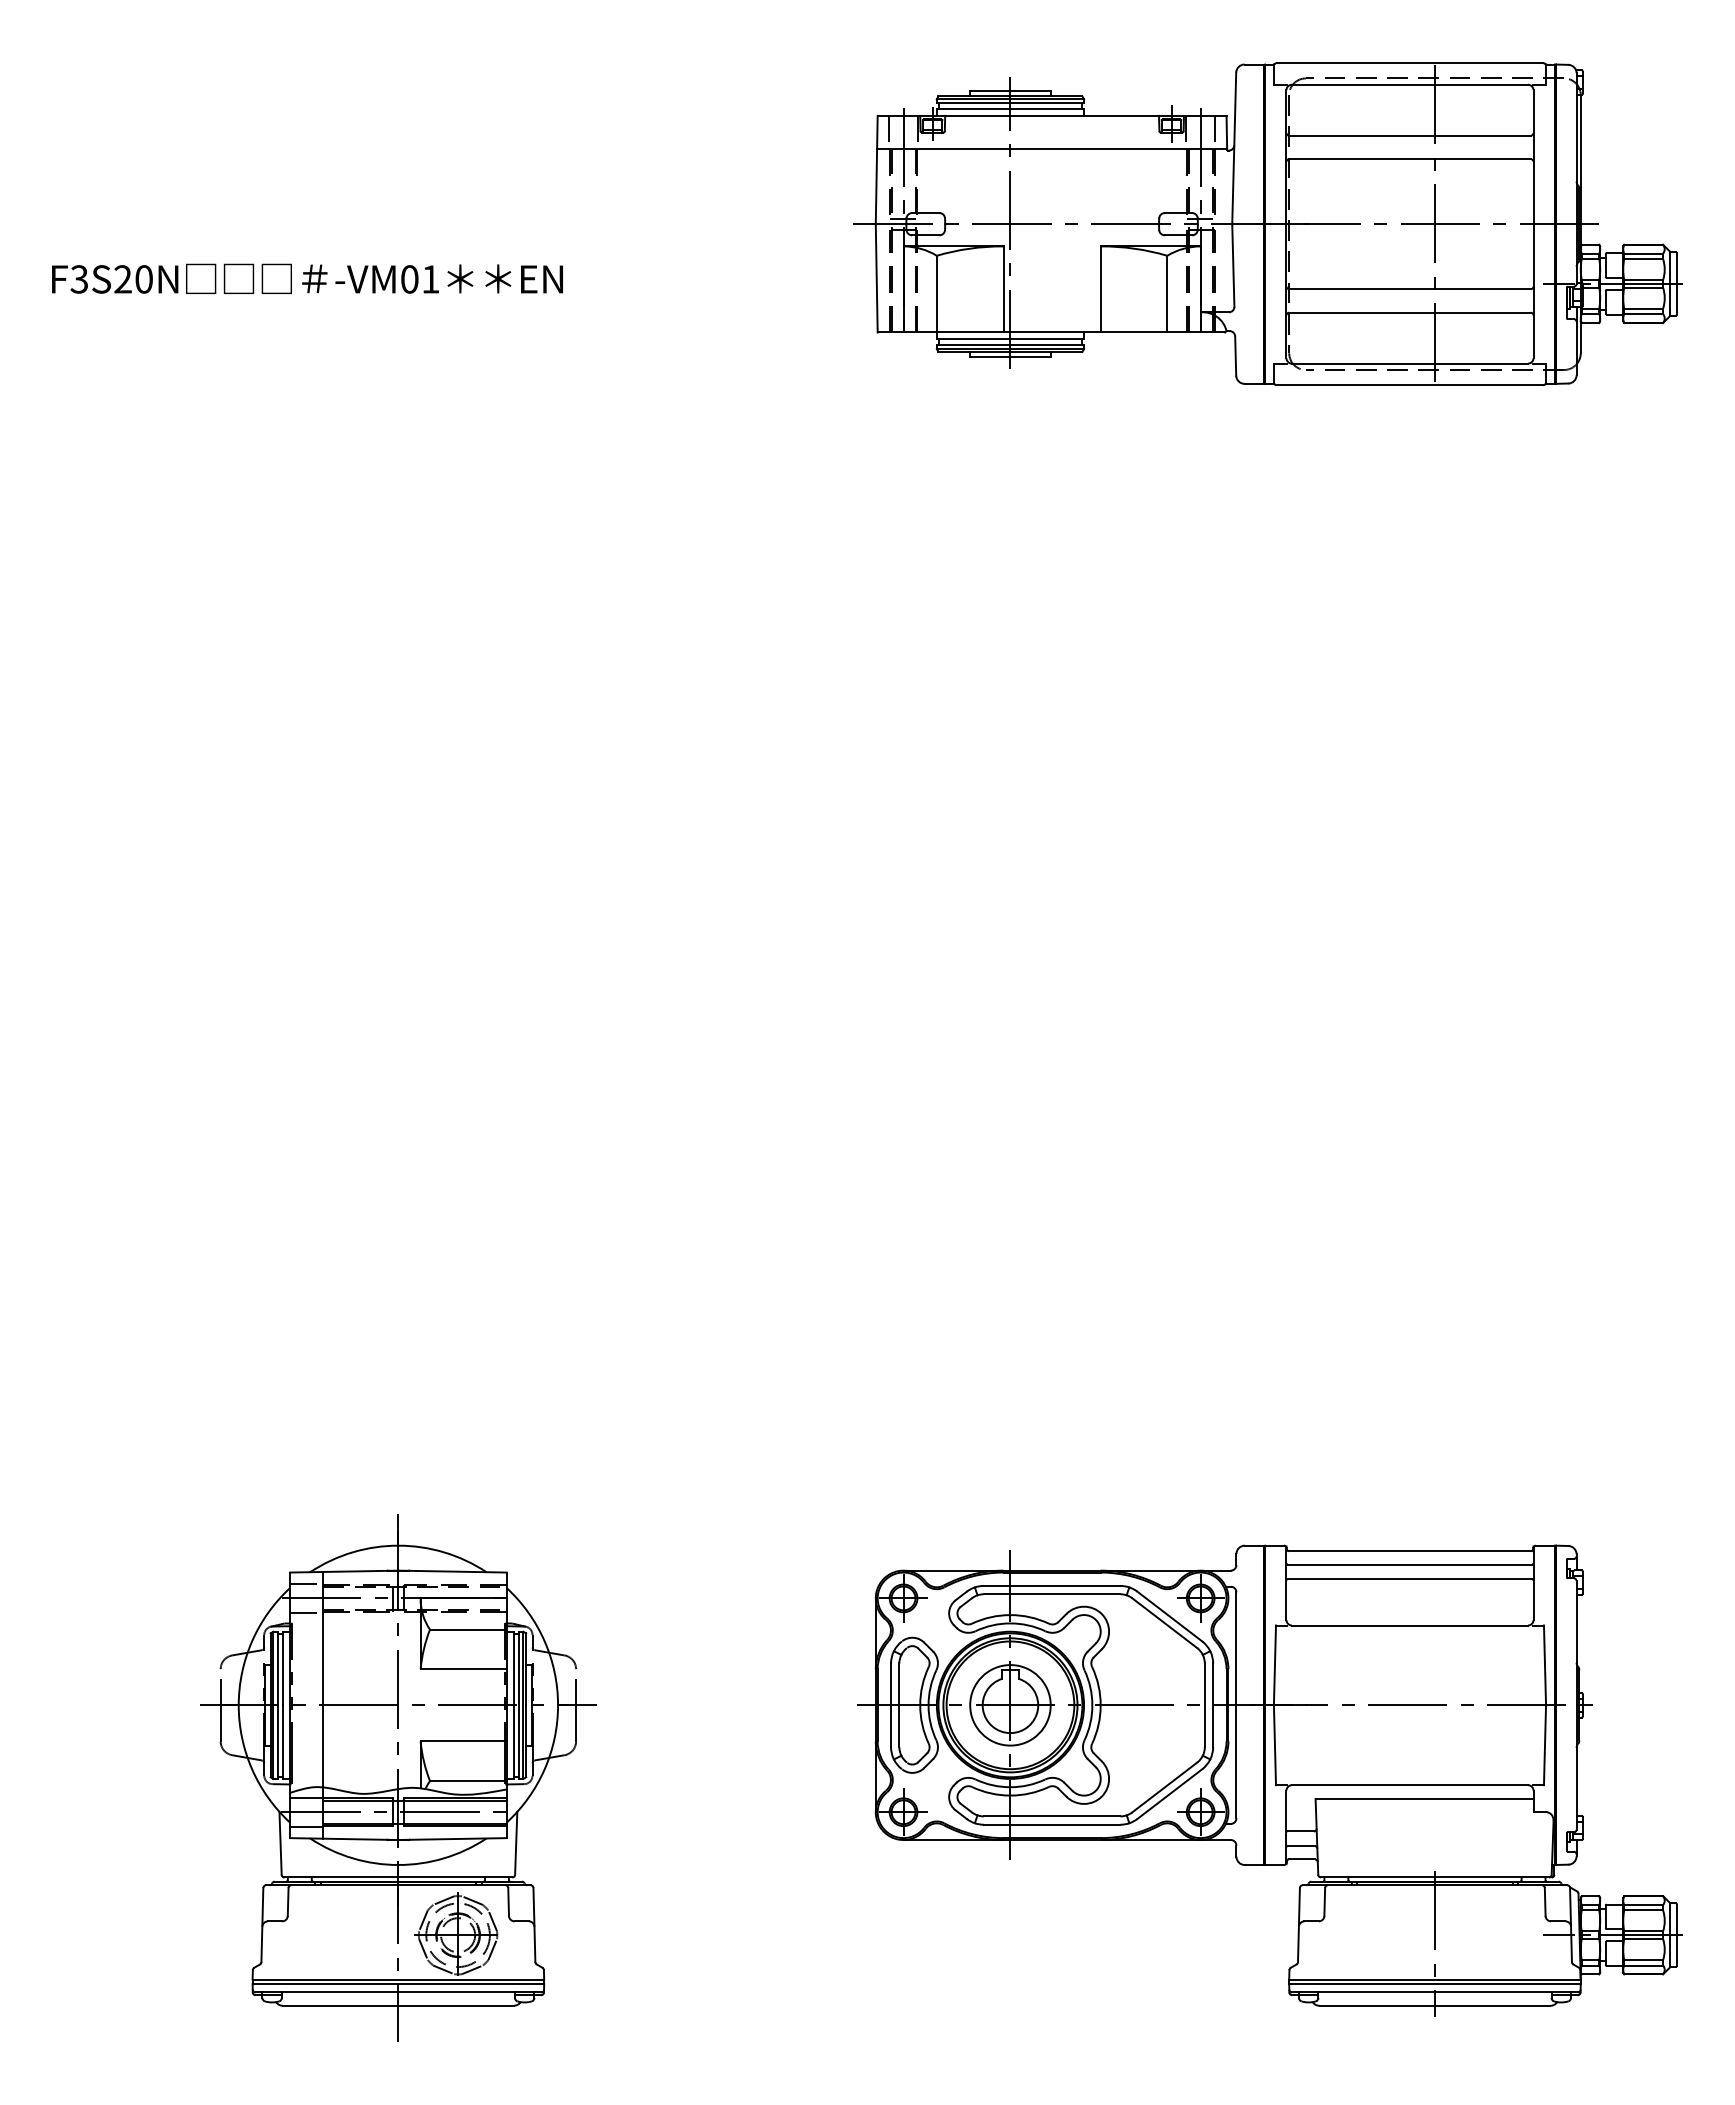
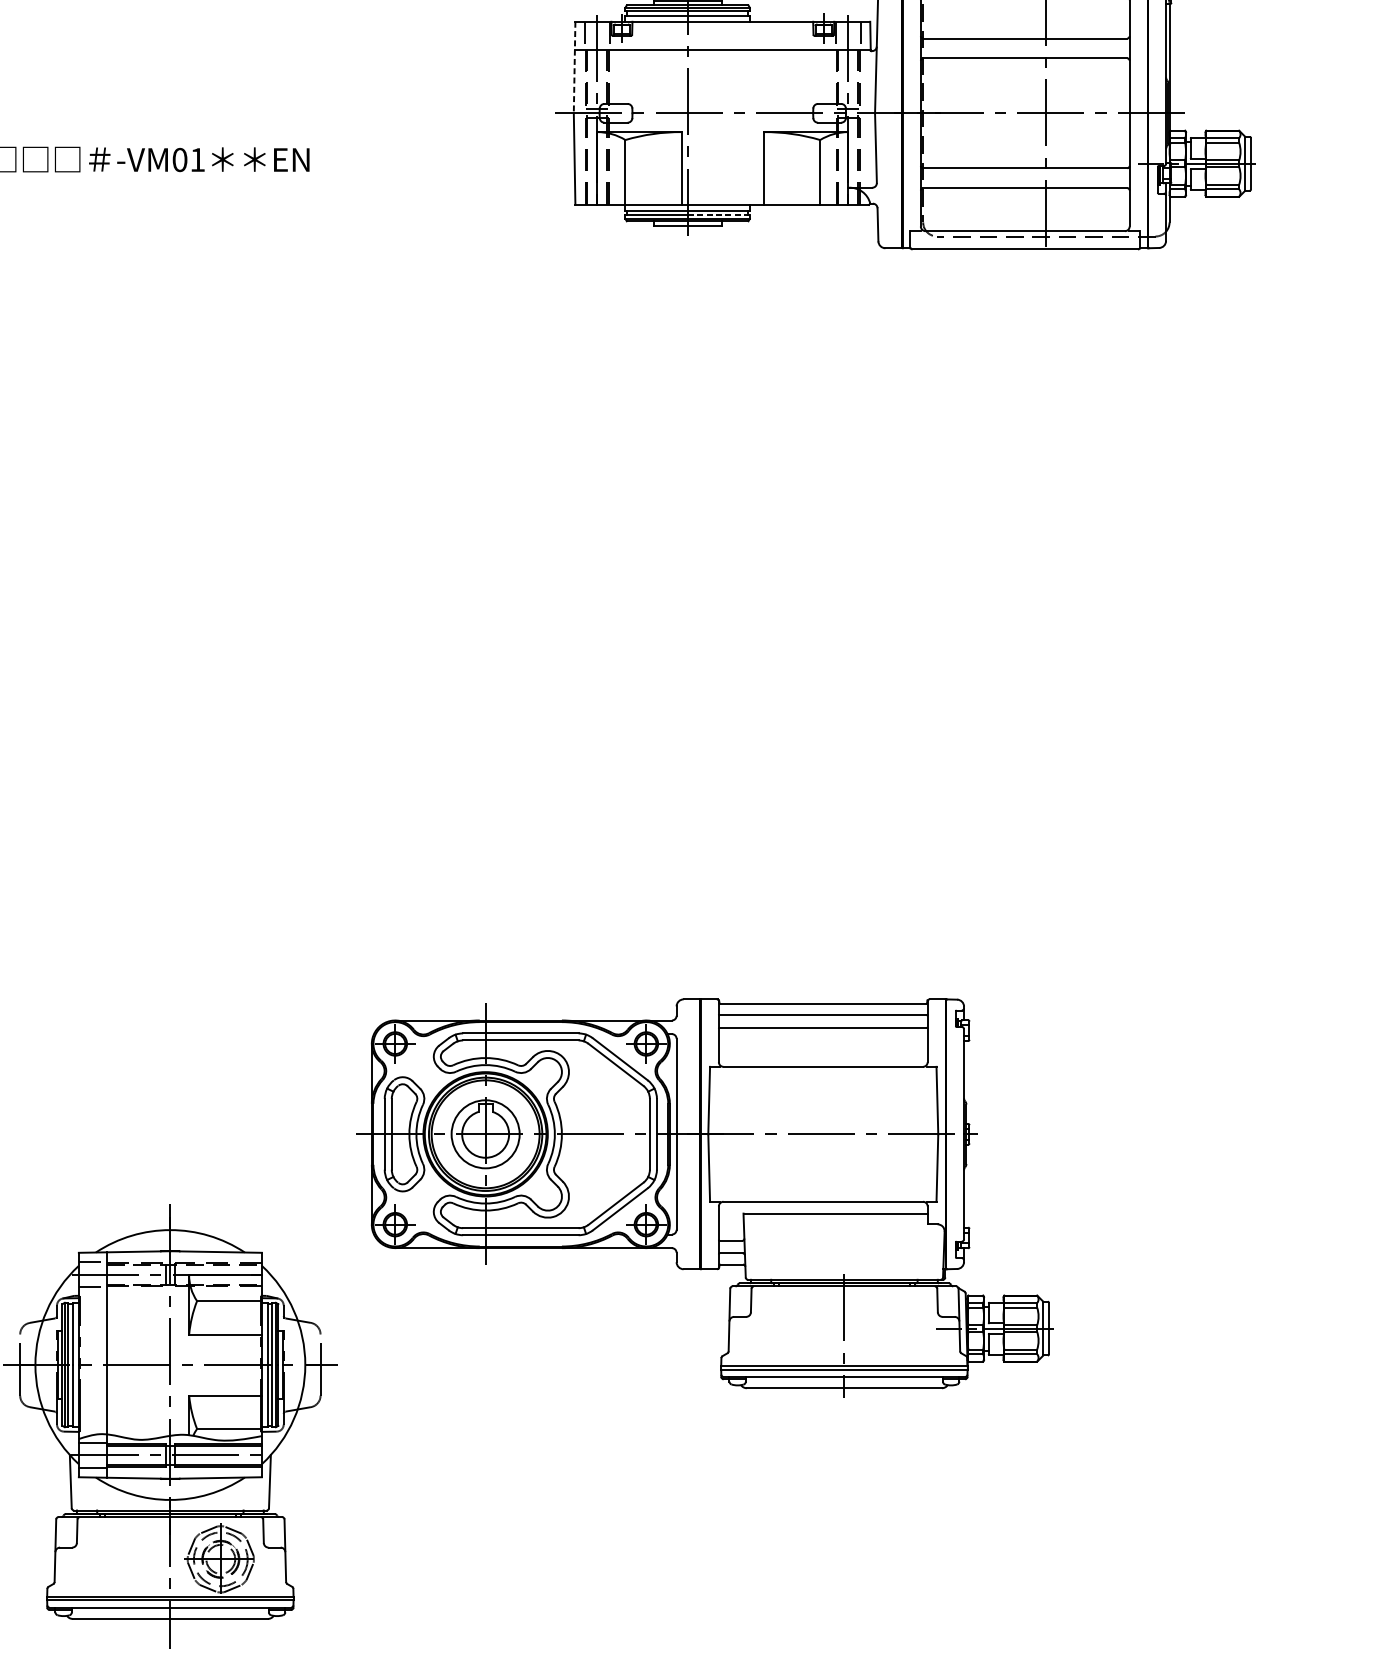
line: (876, 170) -> (574, 67), solid -> dashed
line: (1047, 344) -> (718, 214), solid -> dashed
part: (1269, 1780) -> (704, 1197), moved

